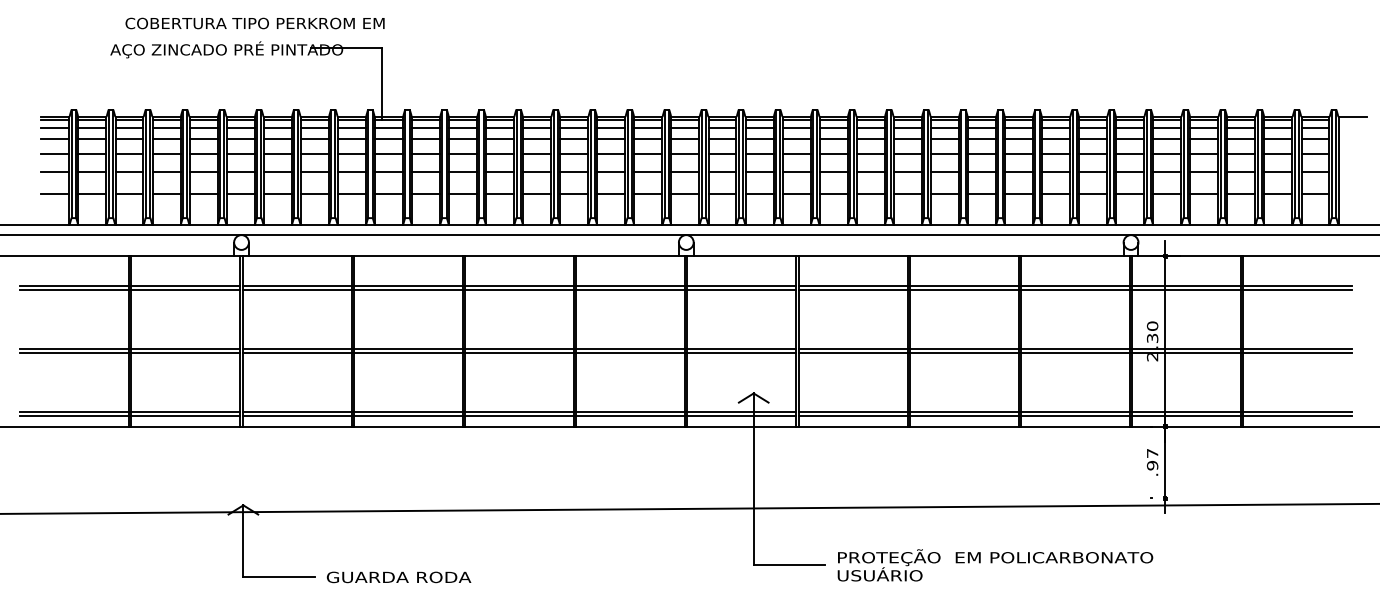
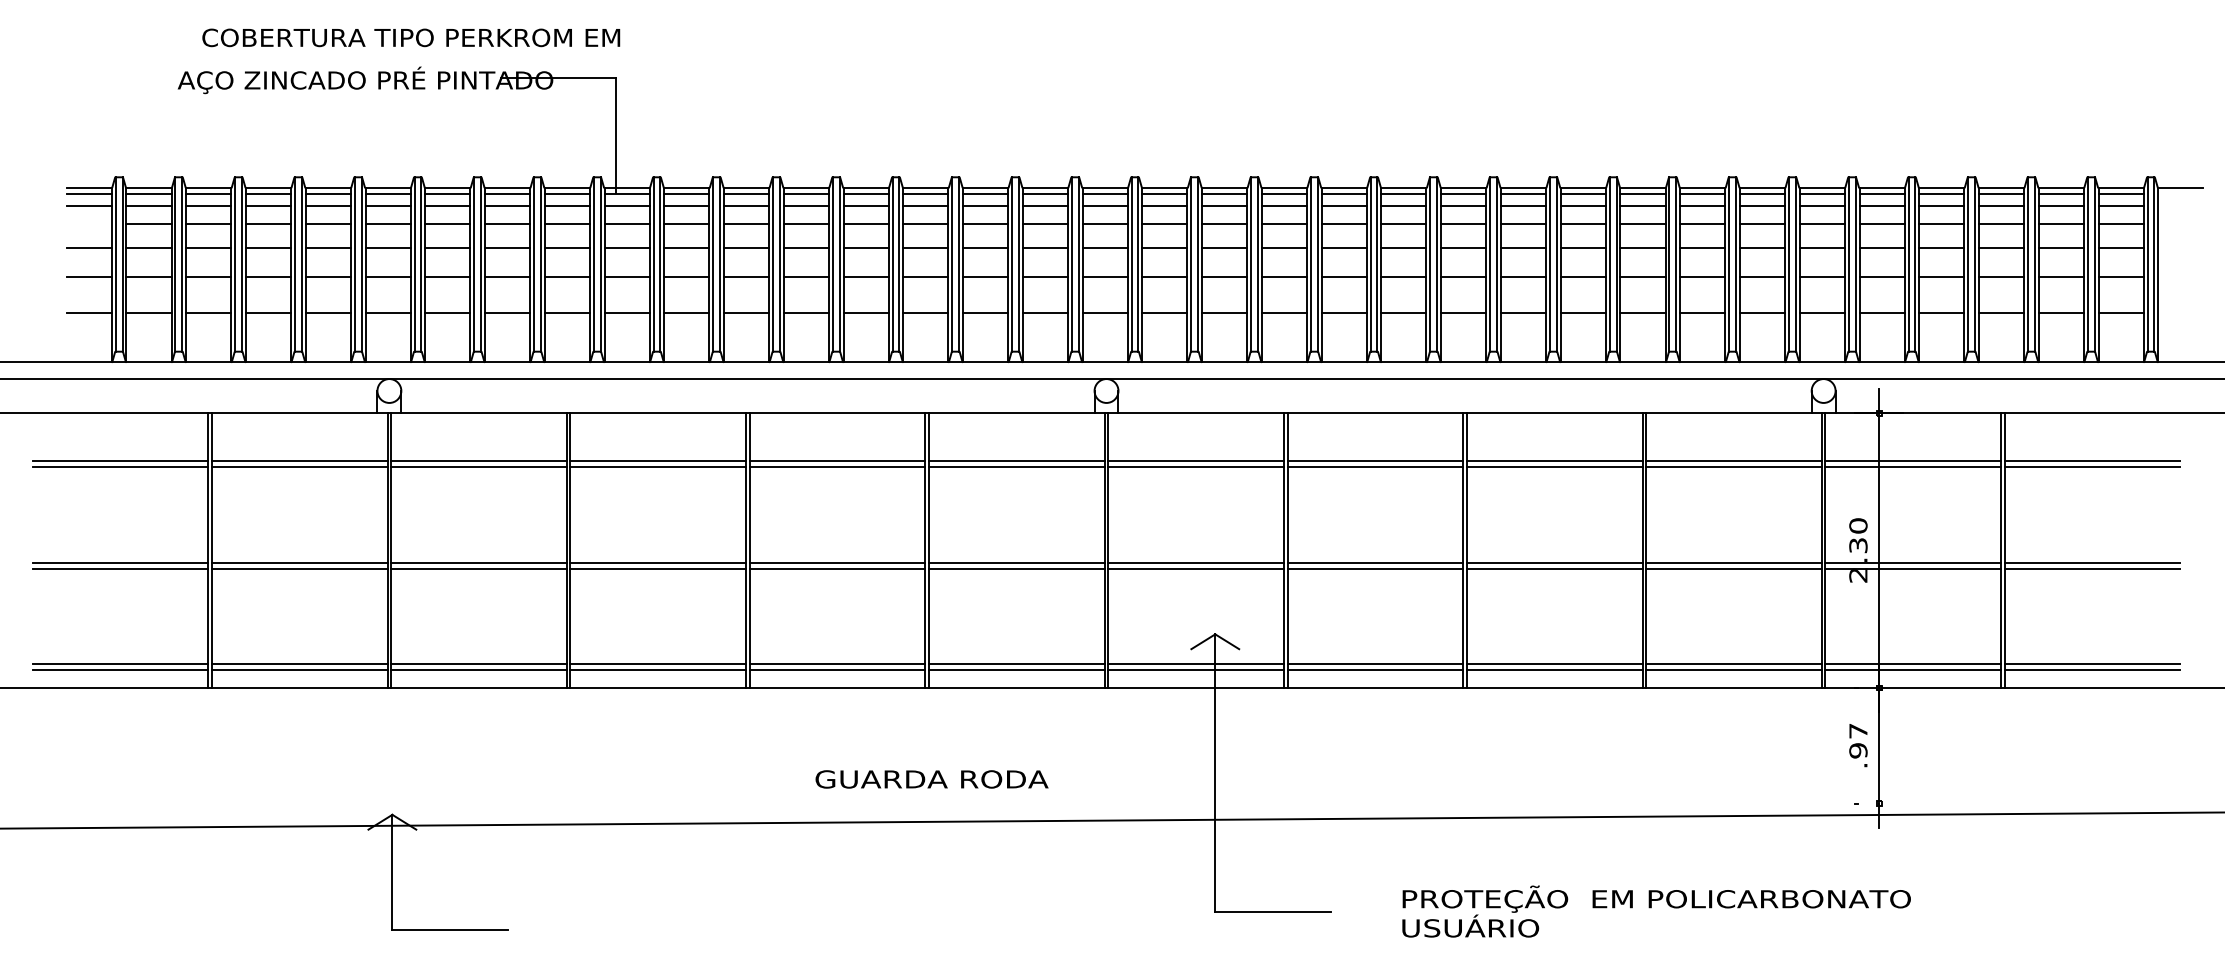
line: (55, 138) -> (89, 223), removed
text: (995, 565) -> (1656, 911), moved
text: (398, 577) -> (931, 779), moved

